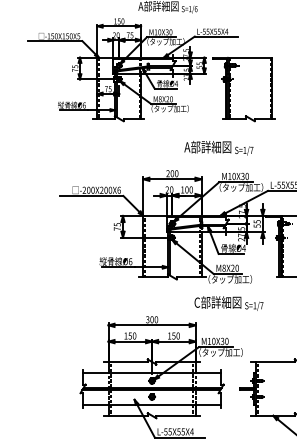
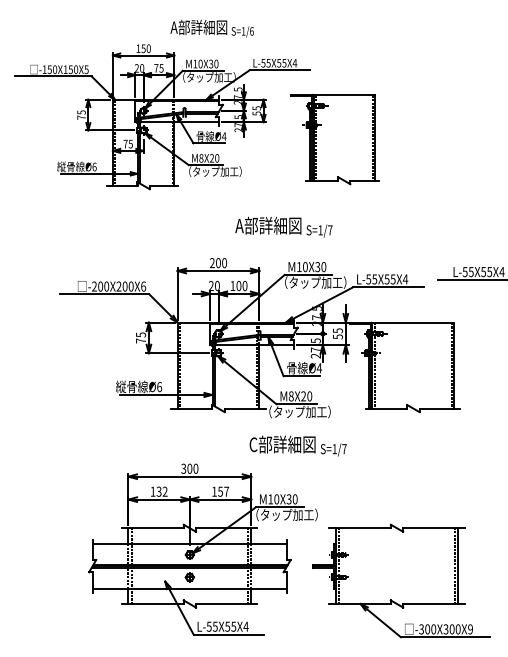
part: (243, 89) -> (334, 139), moved
text: (132, 335) -> (162, 491), 150 -> 132
text: (178, 335) -> (226, 491), 150 -> 157

